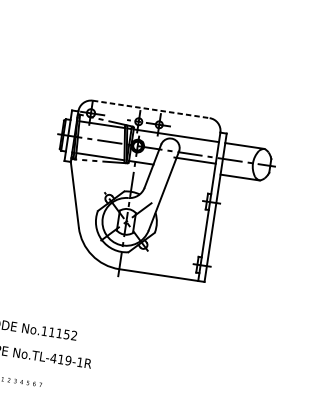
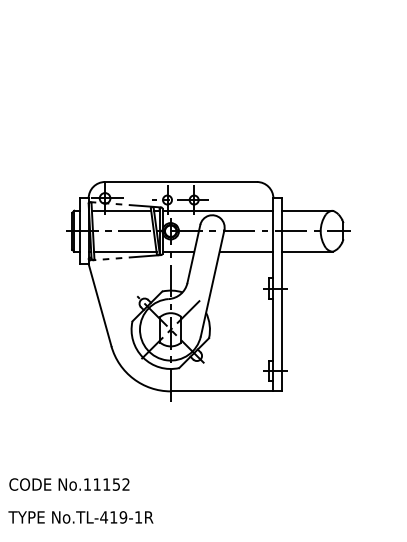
line: (151, 109) -> (181, 182), dashed -> solid
line: (195, 160) -> (246, 251), moved

